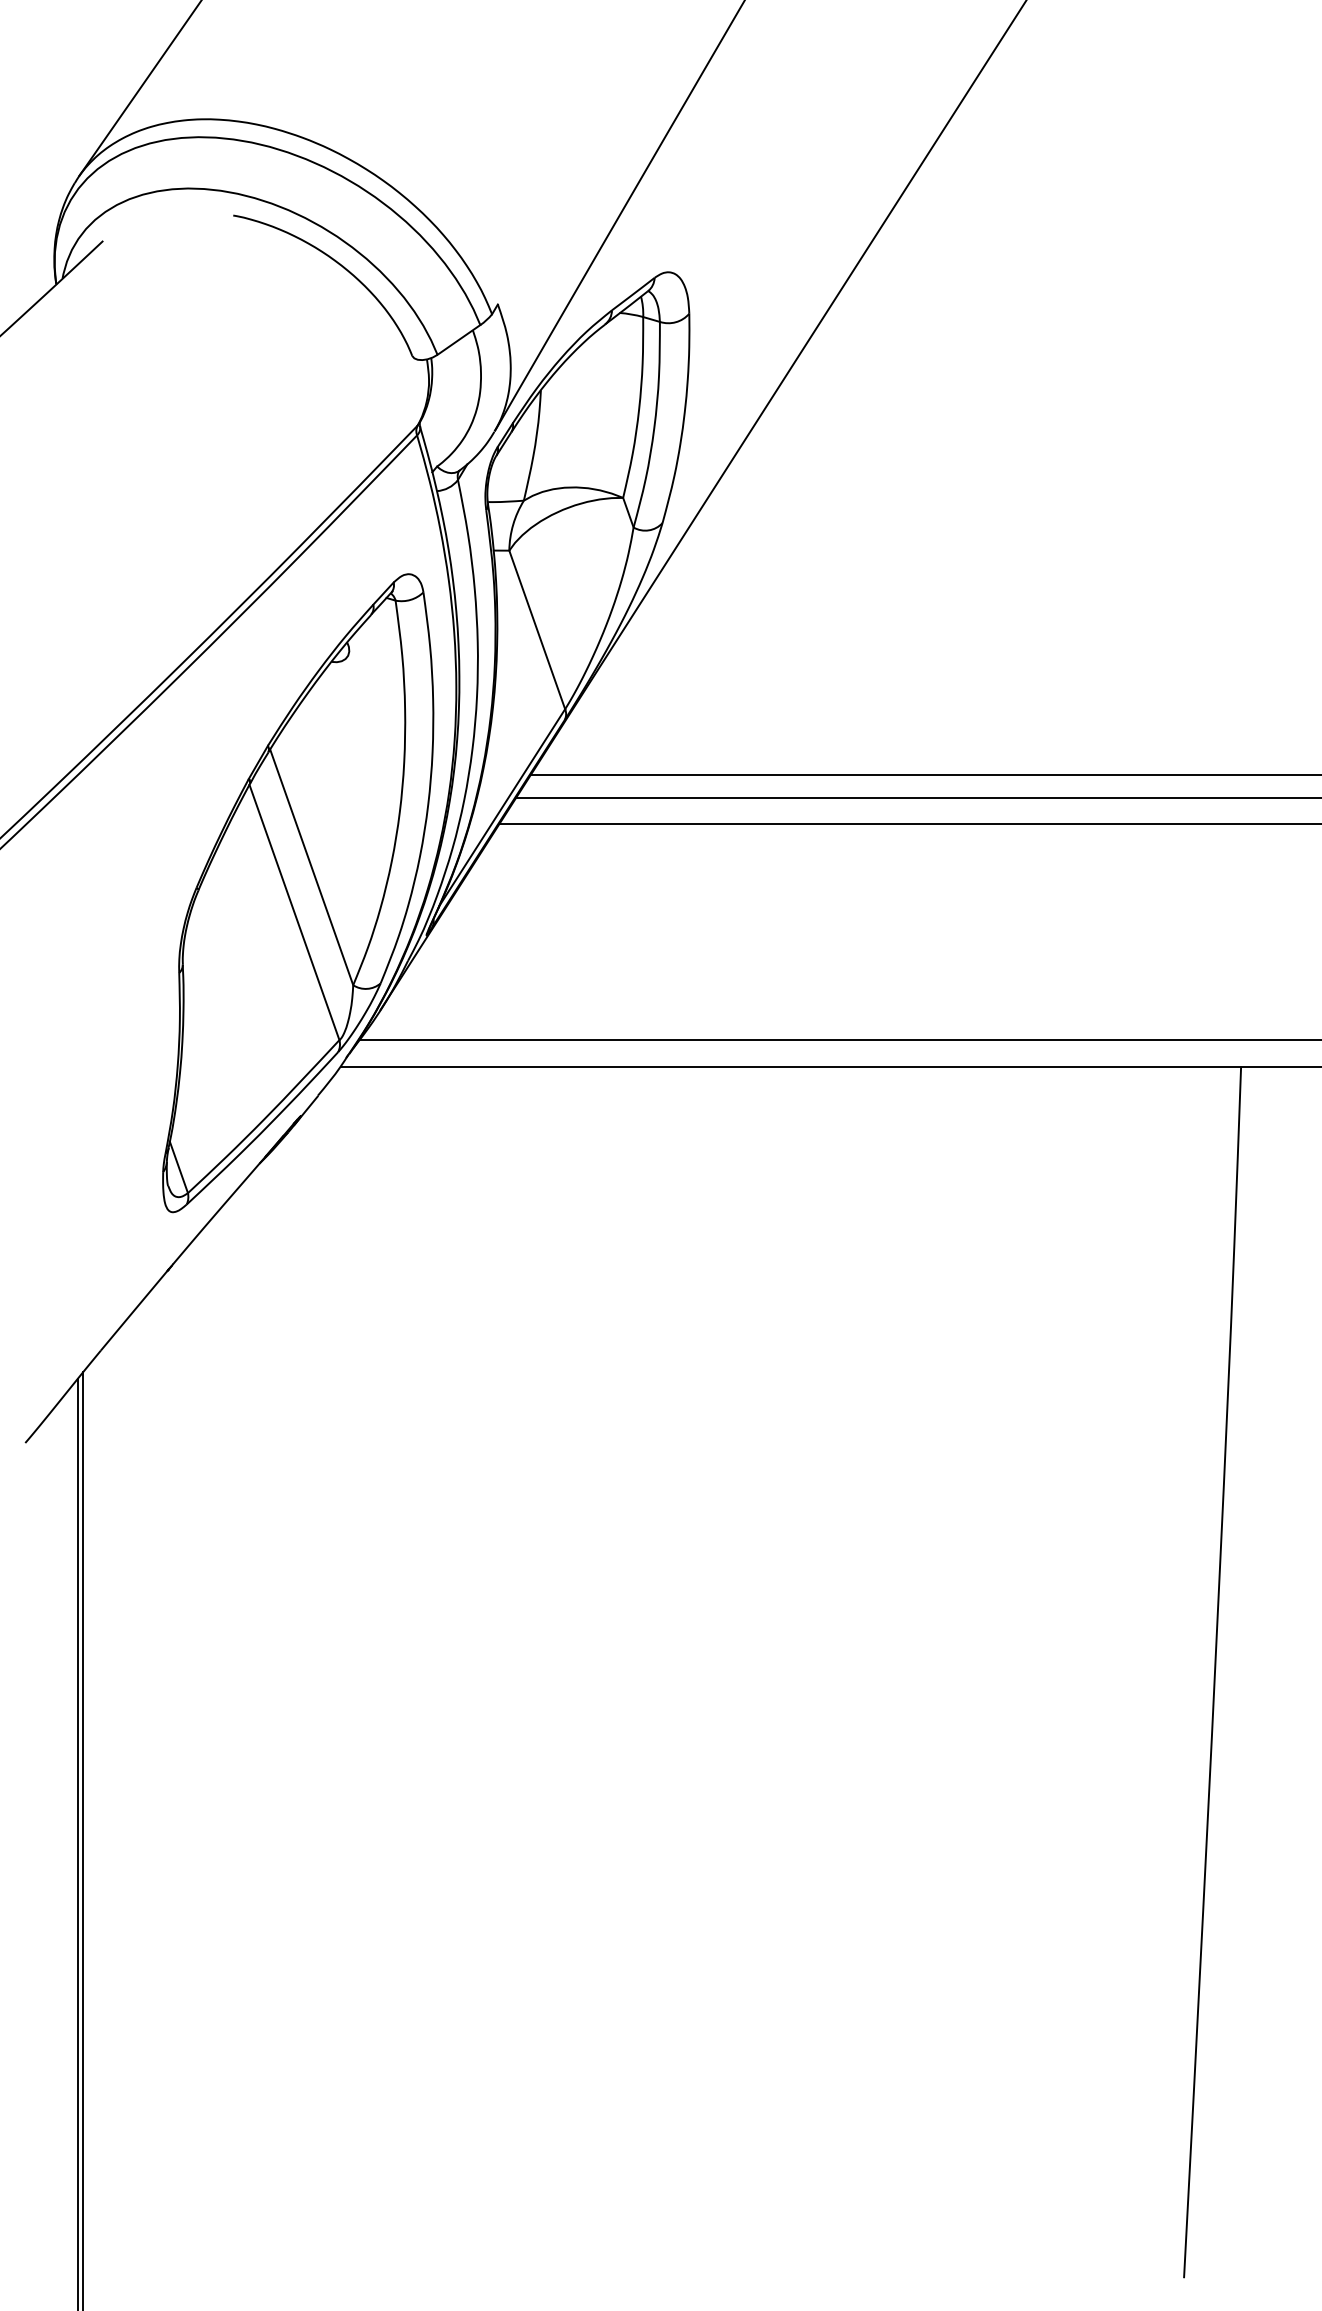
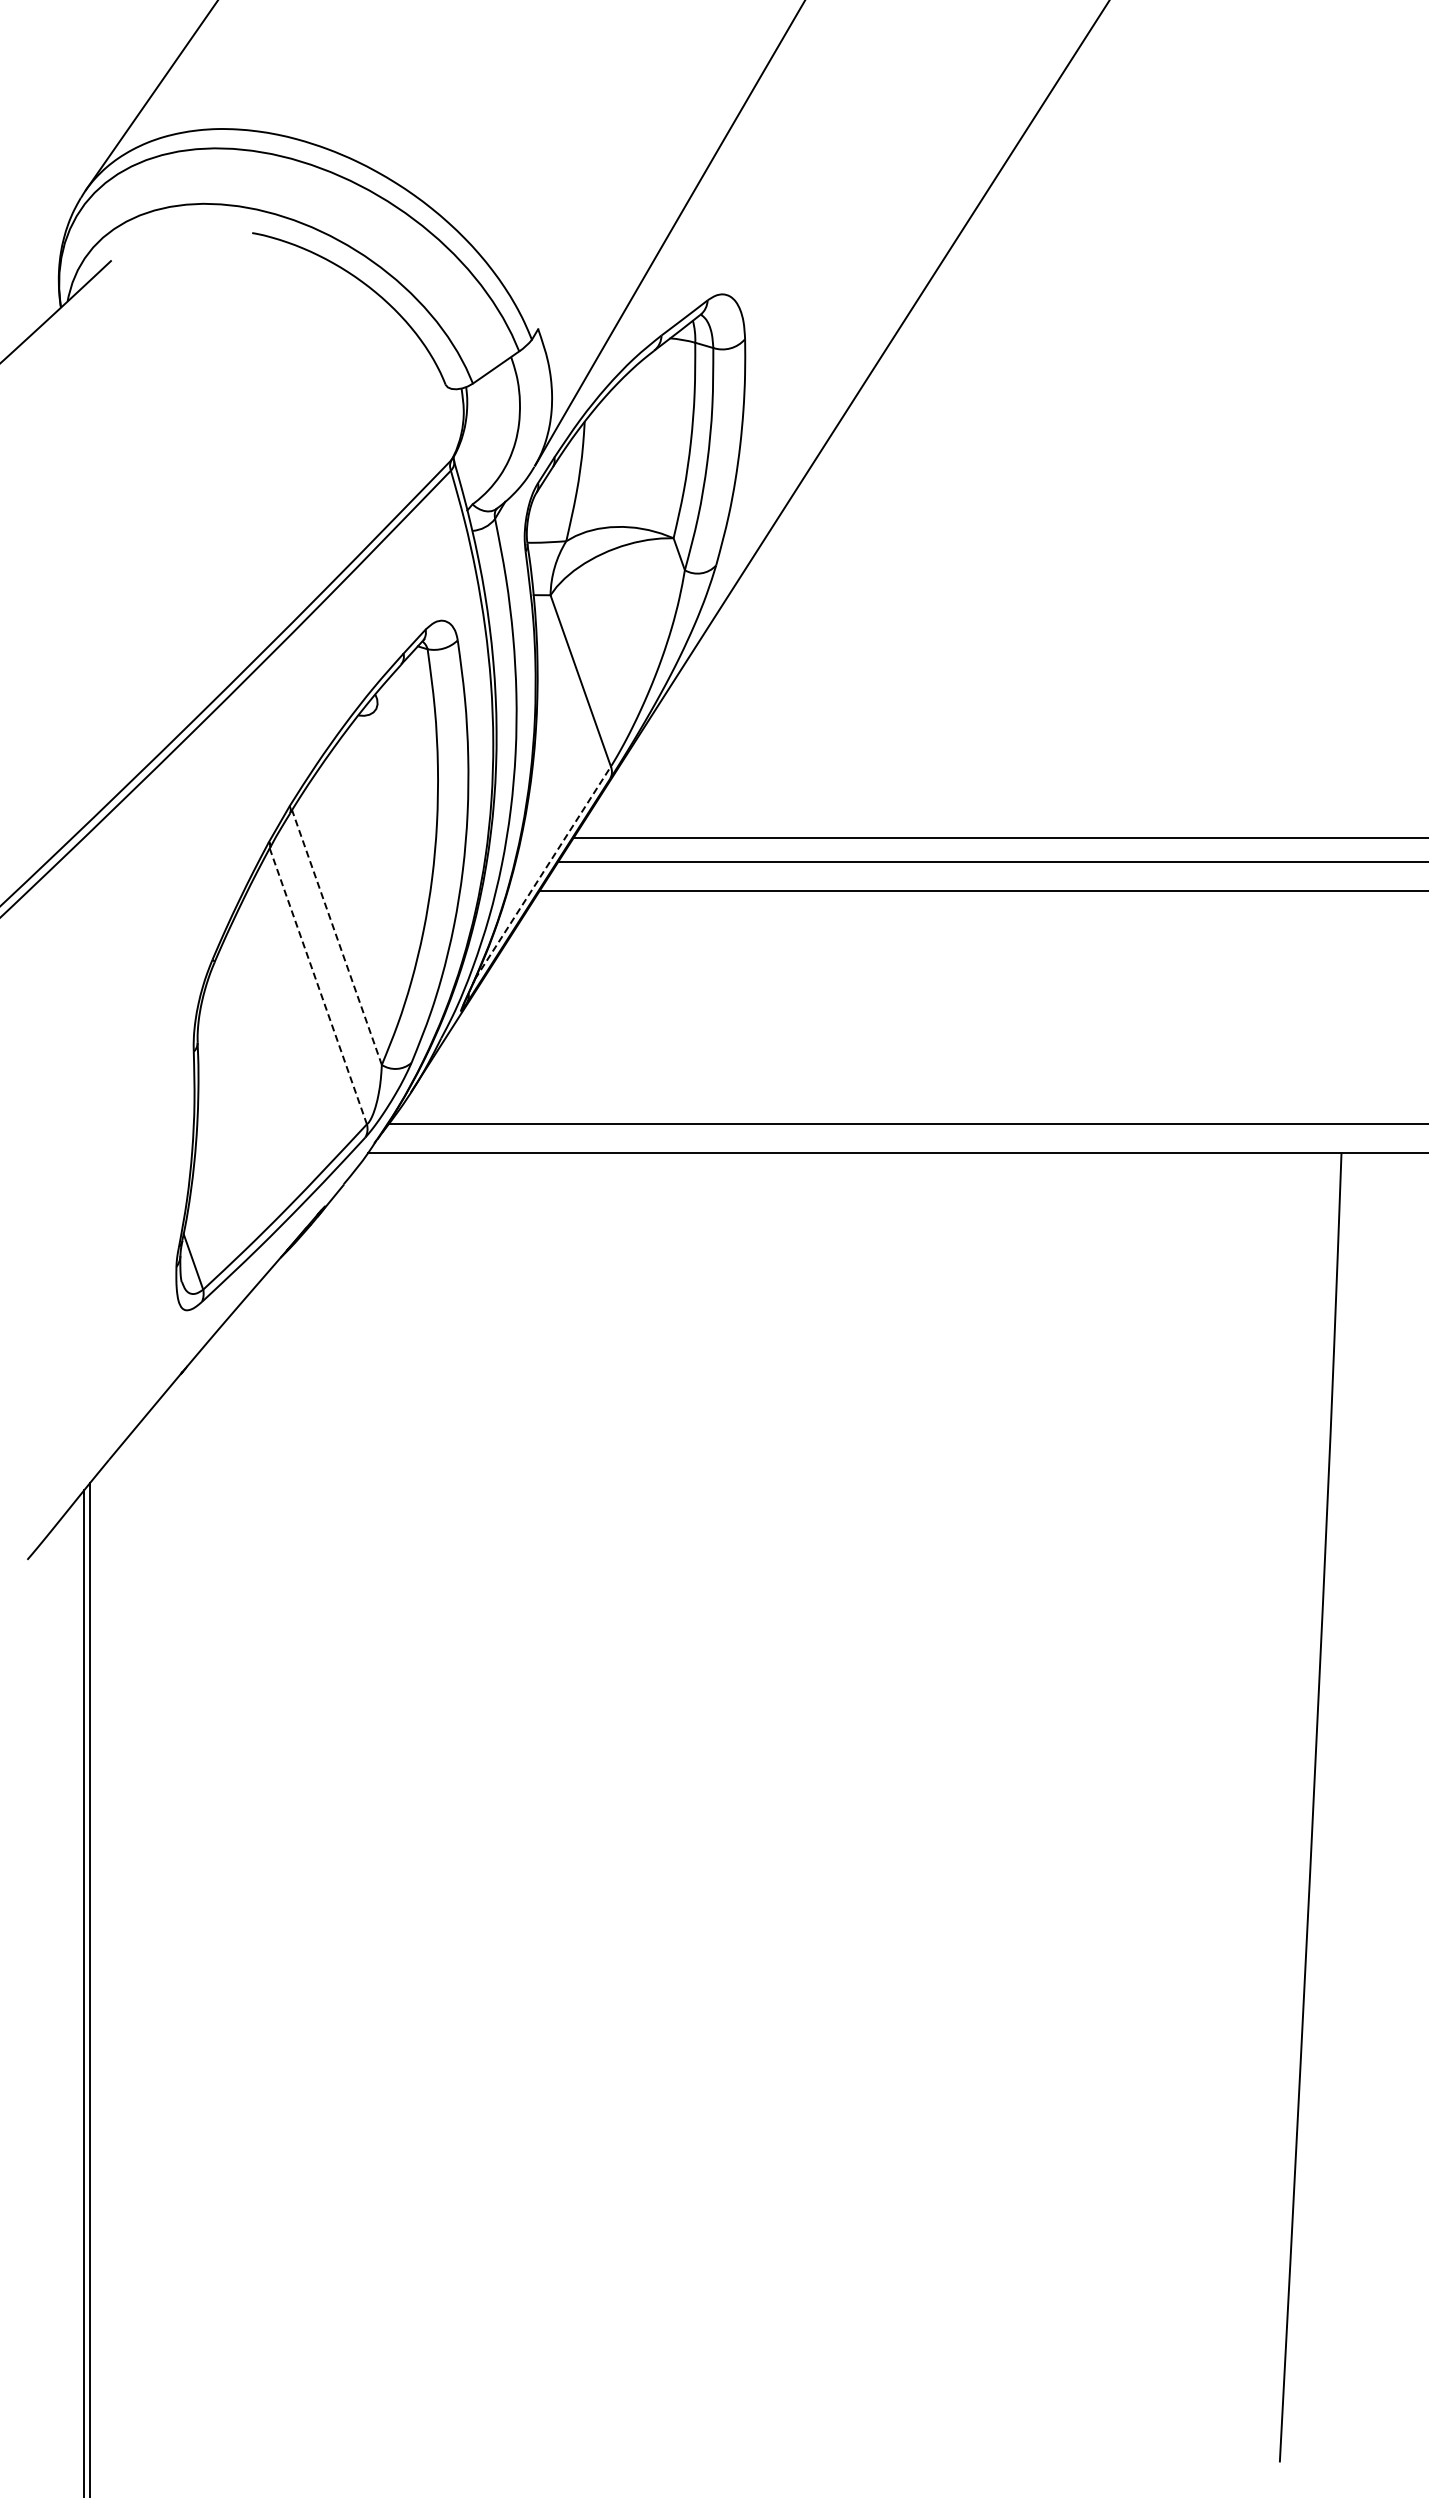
line: (502, 807) -> (543, 872), solid -> dashed
line: (311, 866) -> (336, 936), solid -> dashed
line: (294, 912) -> (318, 986), solid -> dashed

